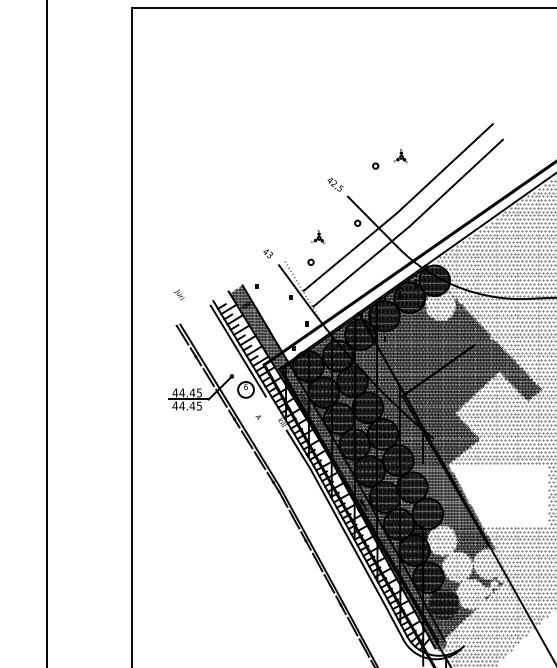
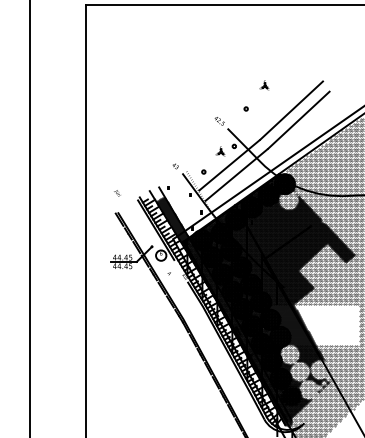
part: (400, 156) -> (264, 85), moved
part: (318, 237) -> (220, 151), moved
hatch: (238, 296) -> (156, 194), removed

